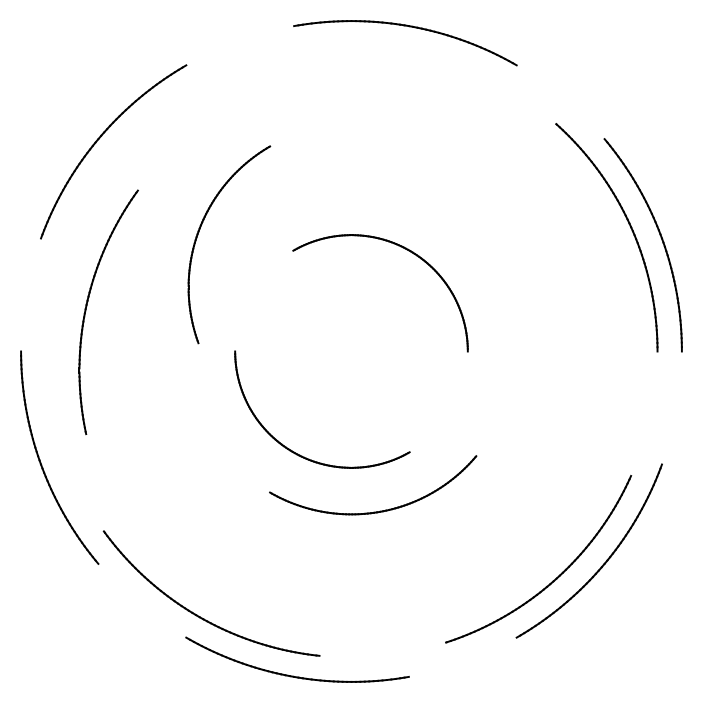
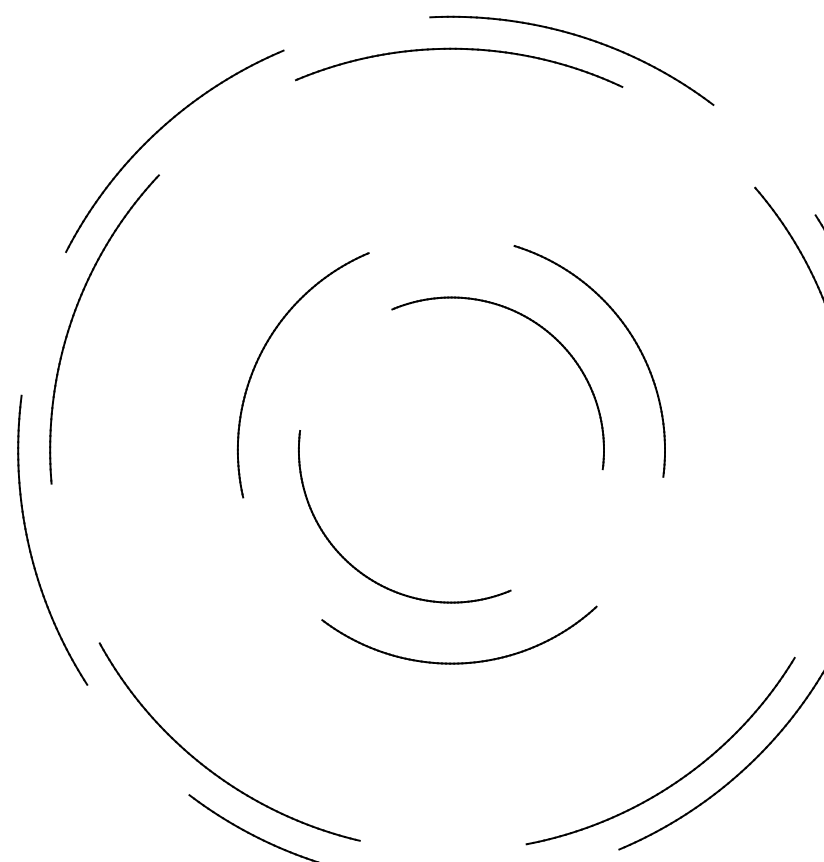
part: (319, 48) -> (459, 50), added
part: (198, 235) -> (260, 357), moved
part: (472, 244) -> (626, 330), added
part: (87, 306) -> (74, 317), moved

